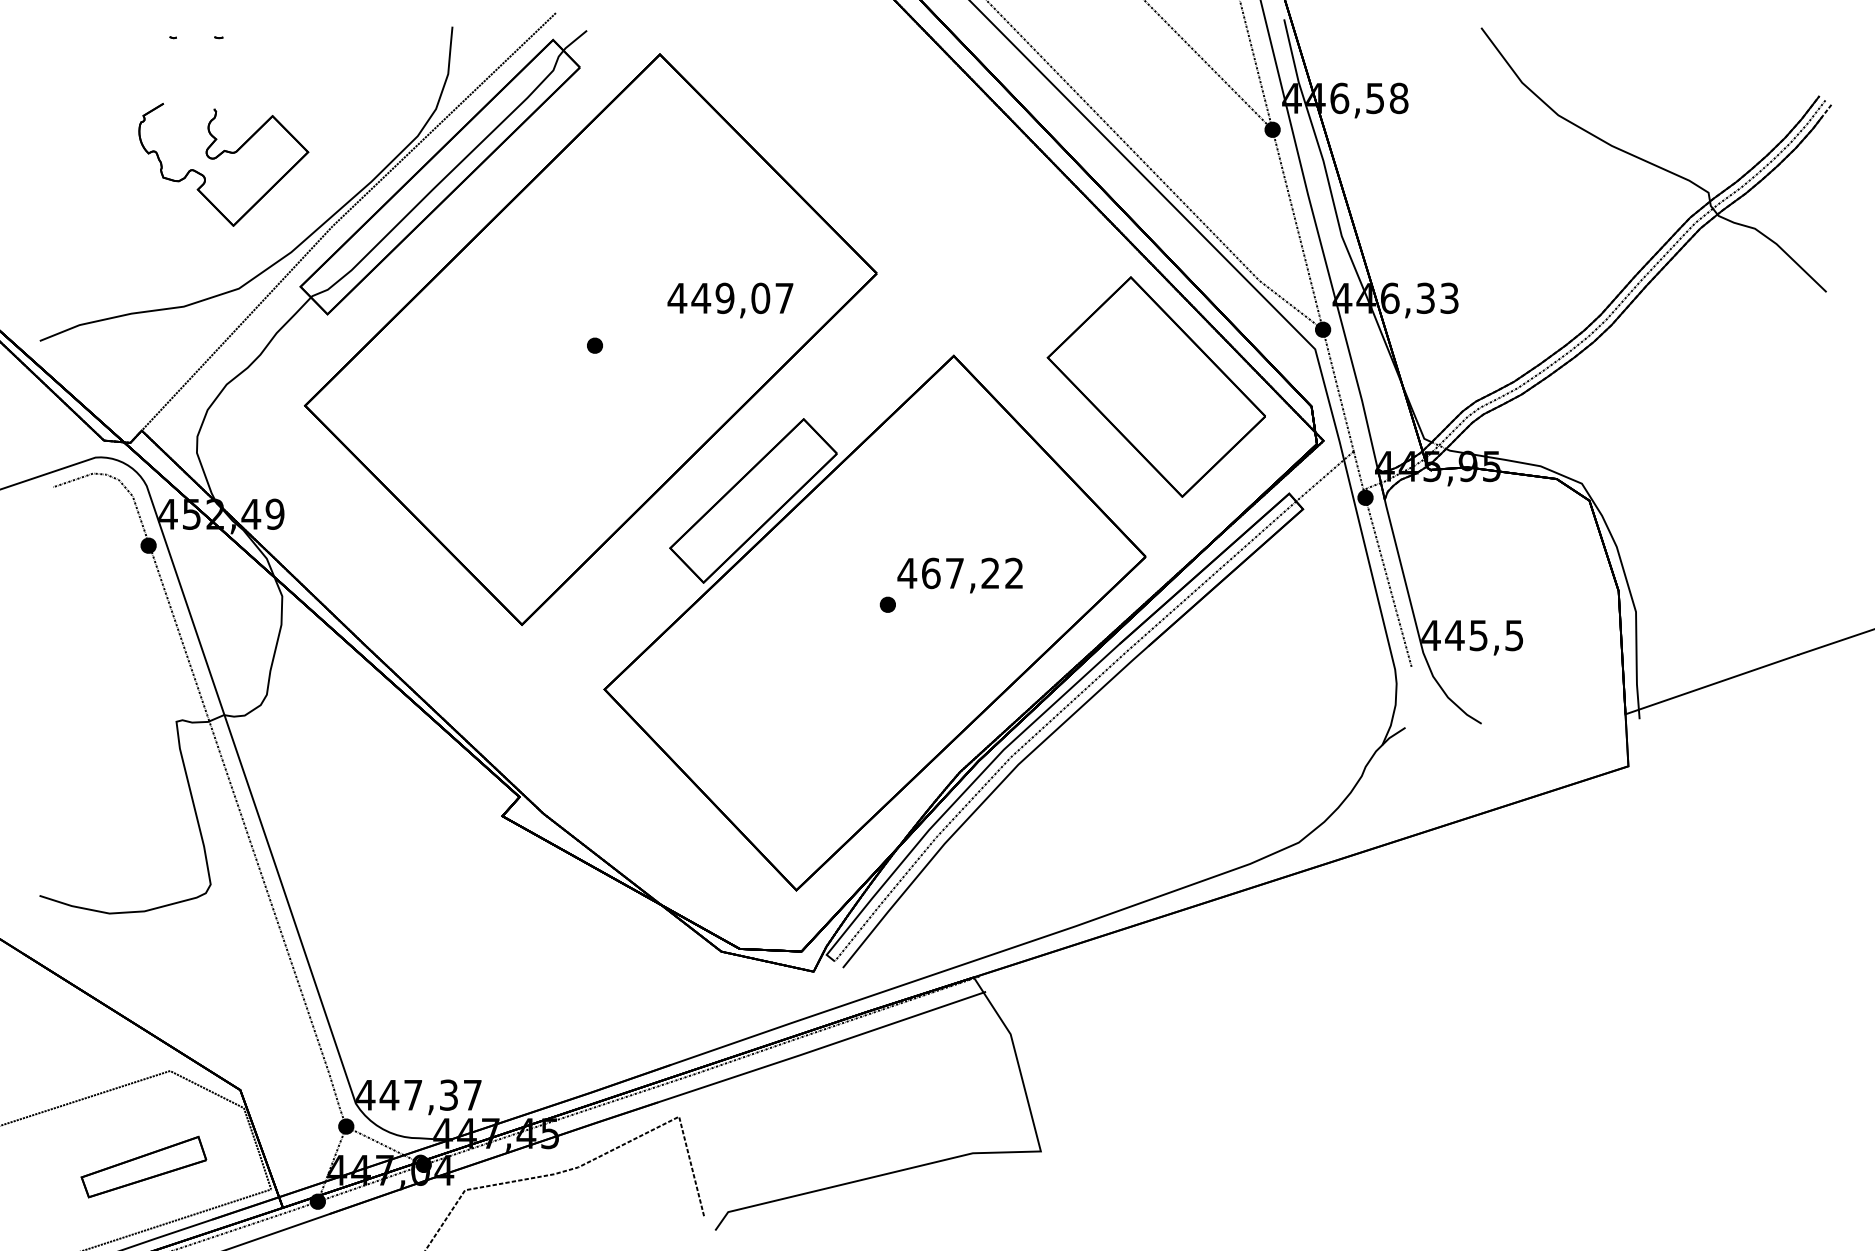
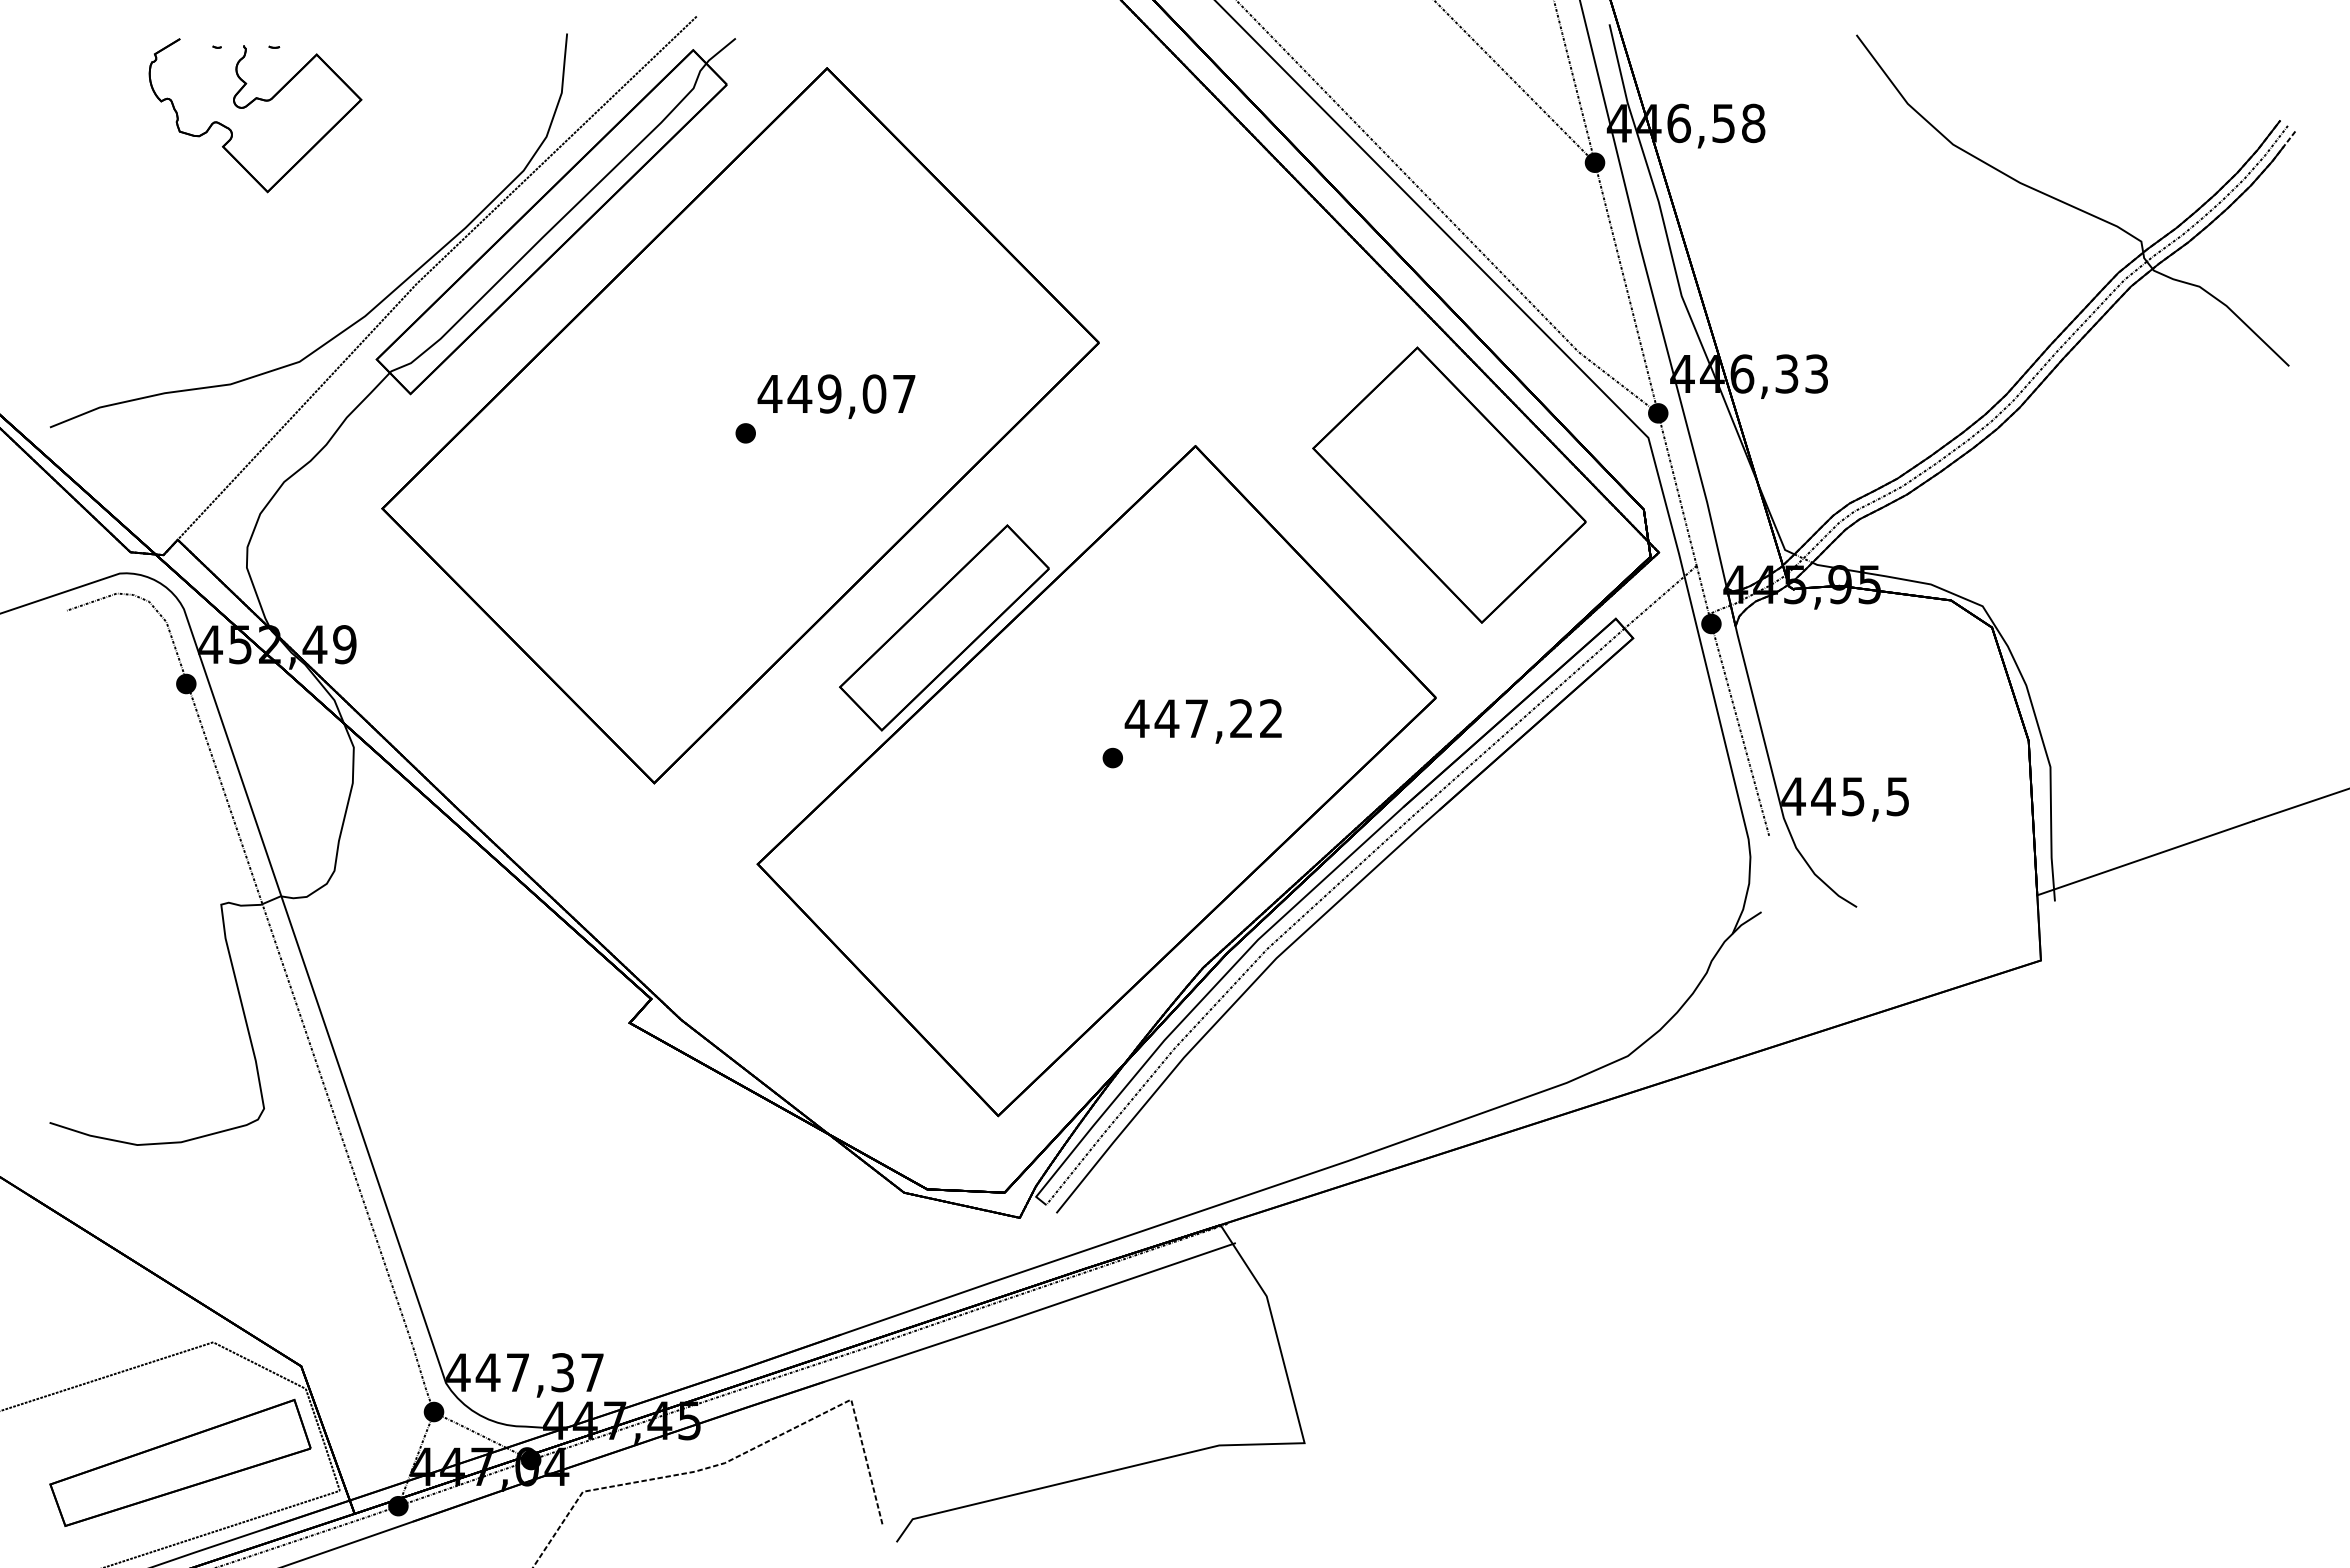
part: (218, 156) -> (249, 105), moved
text: (730, 300) -> (836, 396), moved
text: (930, 573) -> (1166, 718), 467,22 -> 447,22
part: (143, 1166) -> (180, 1462), size x1.67

